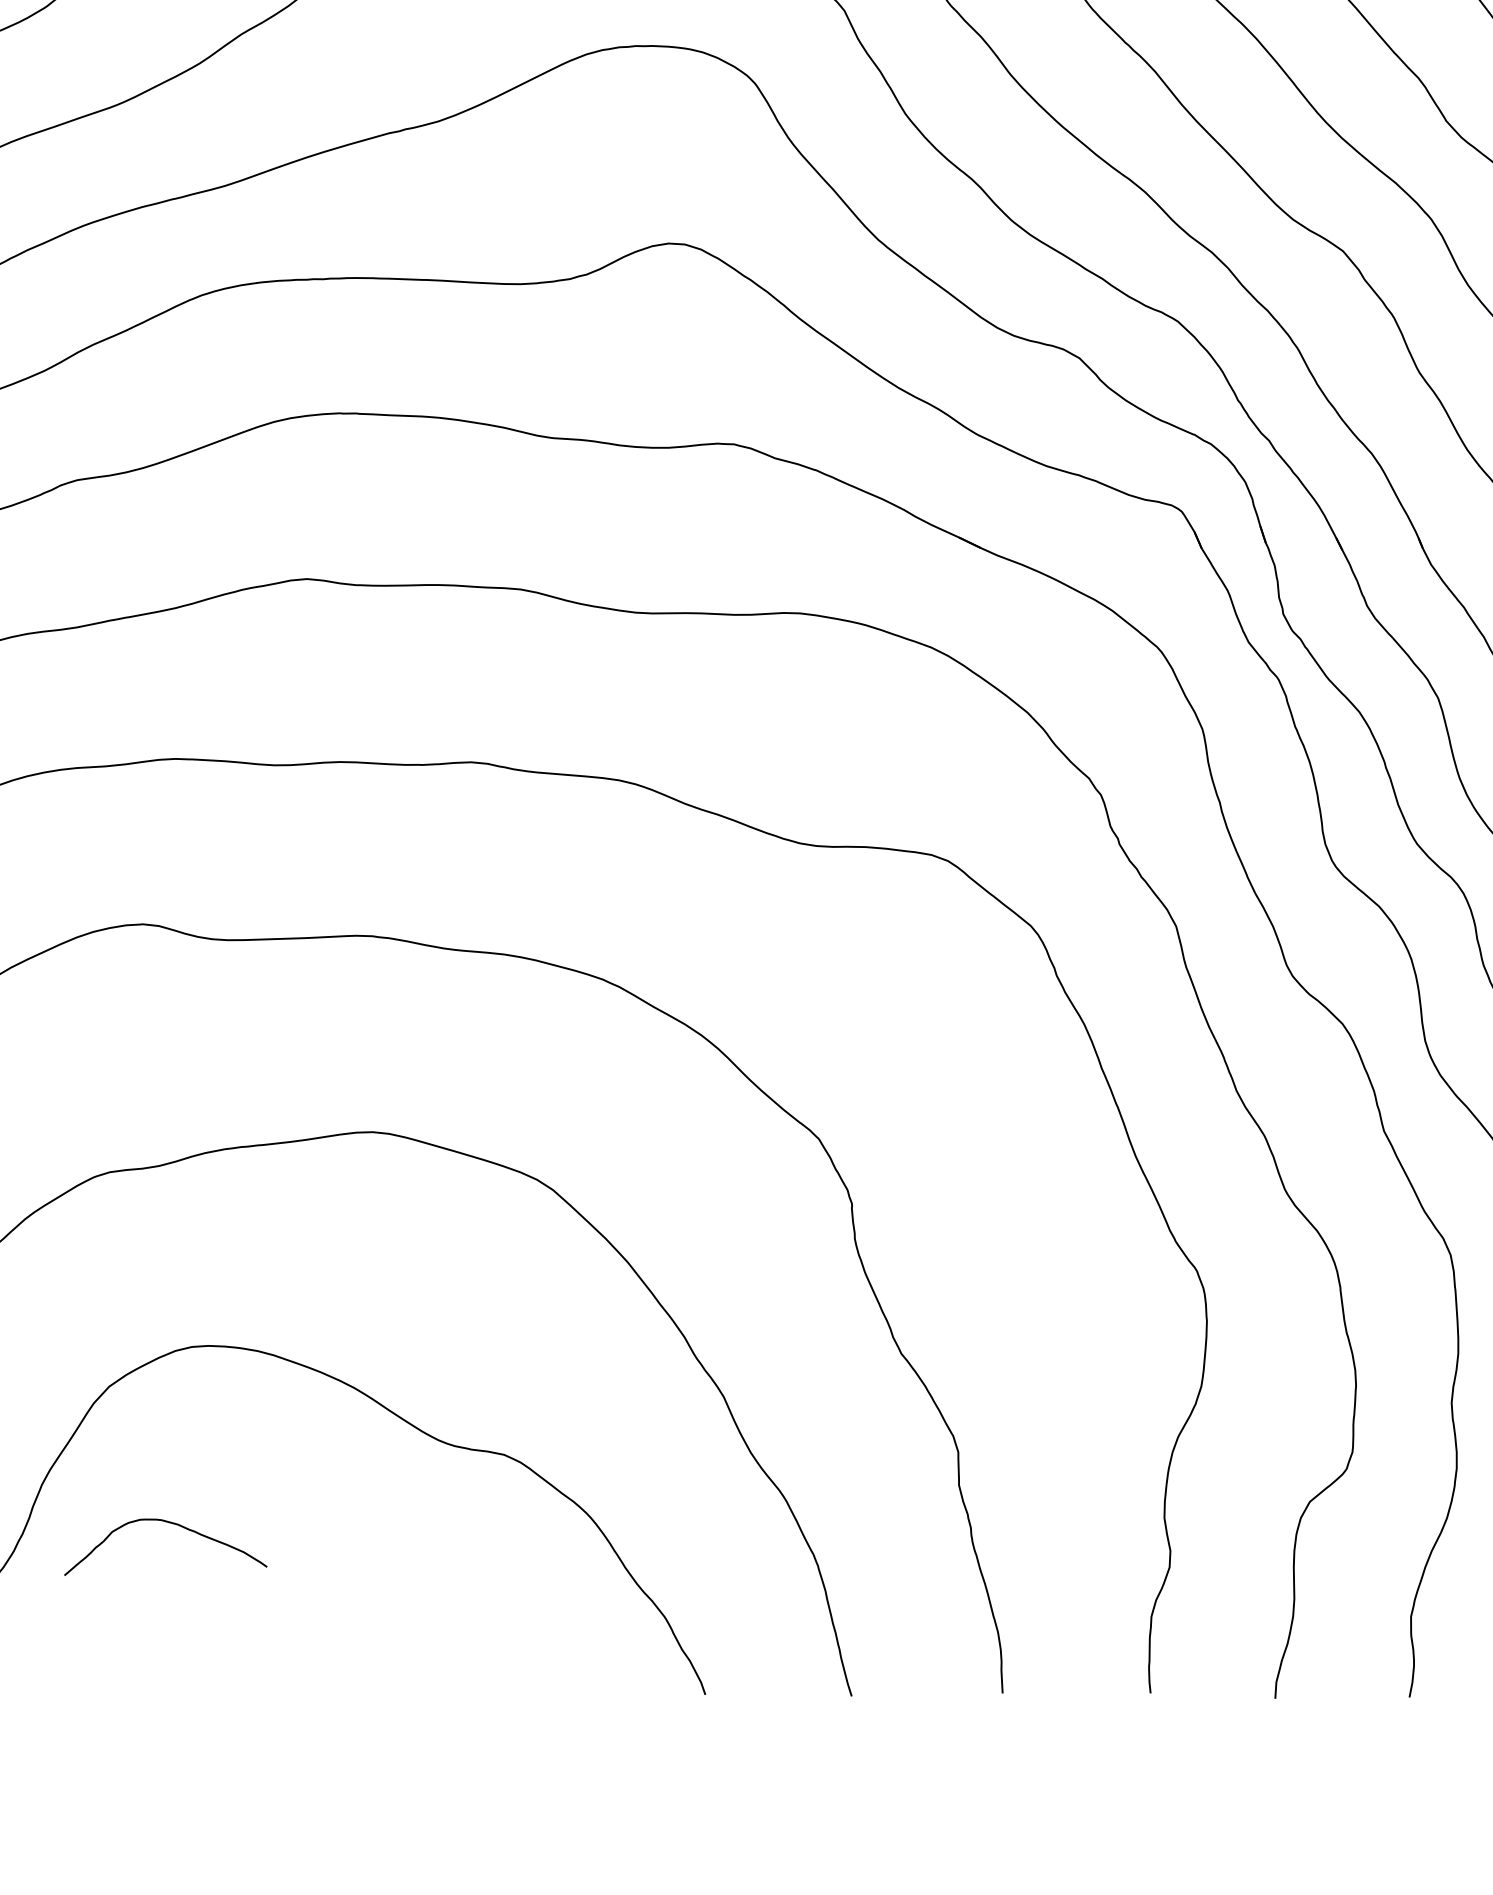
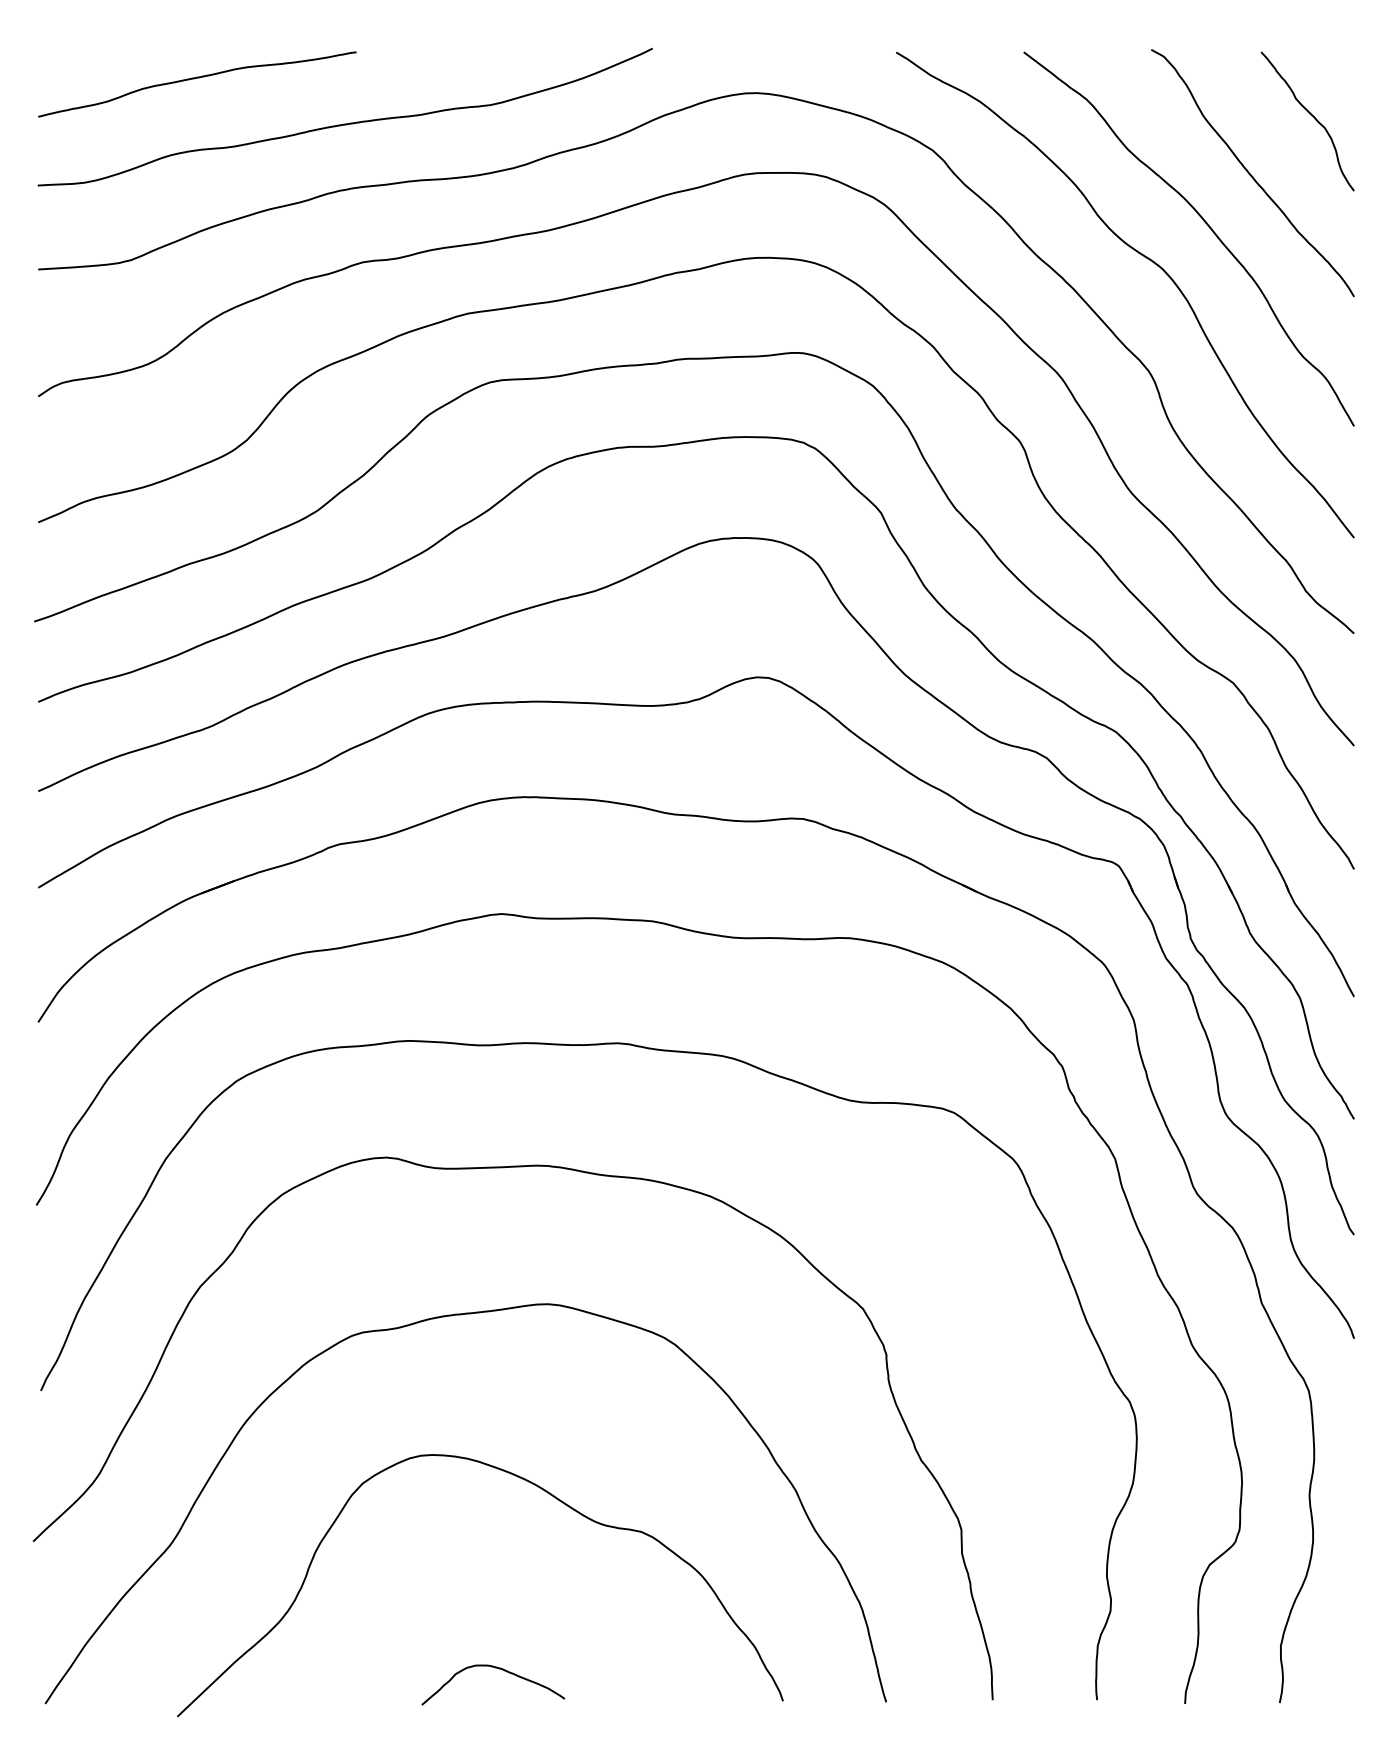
curve: (168, 1523) -> (495, 1668), moved

